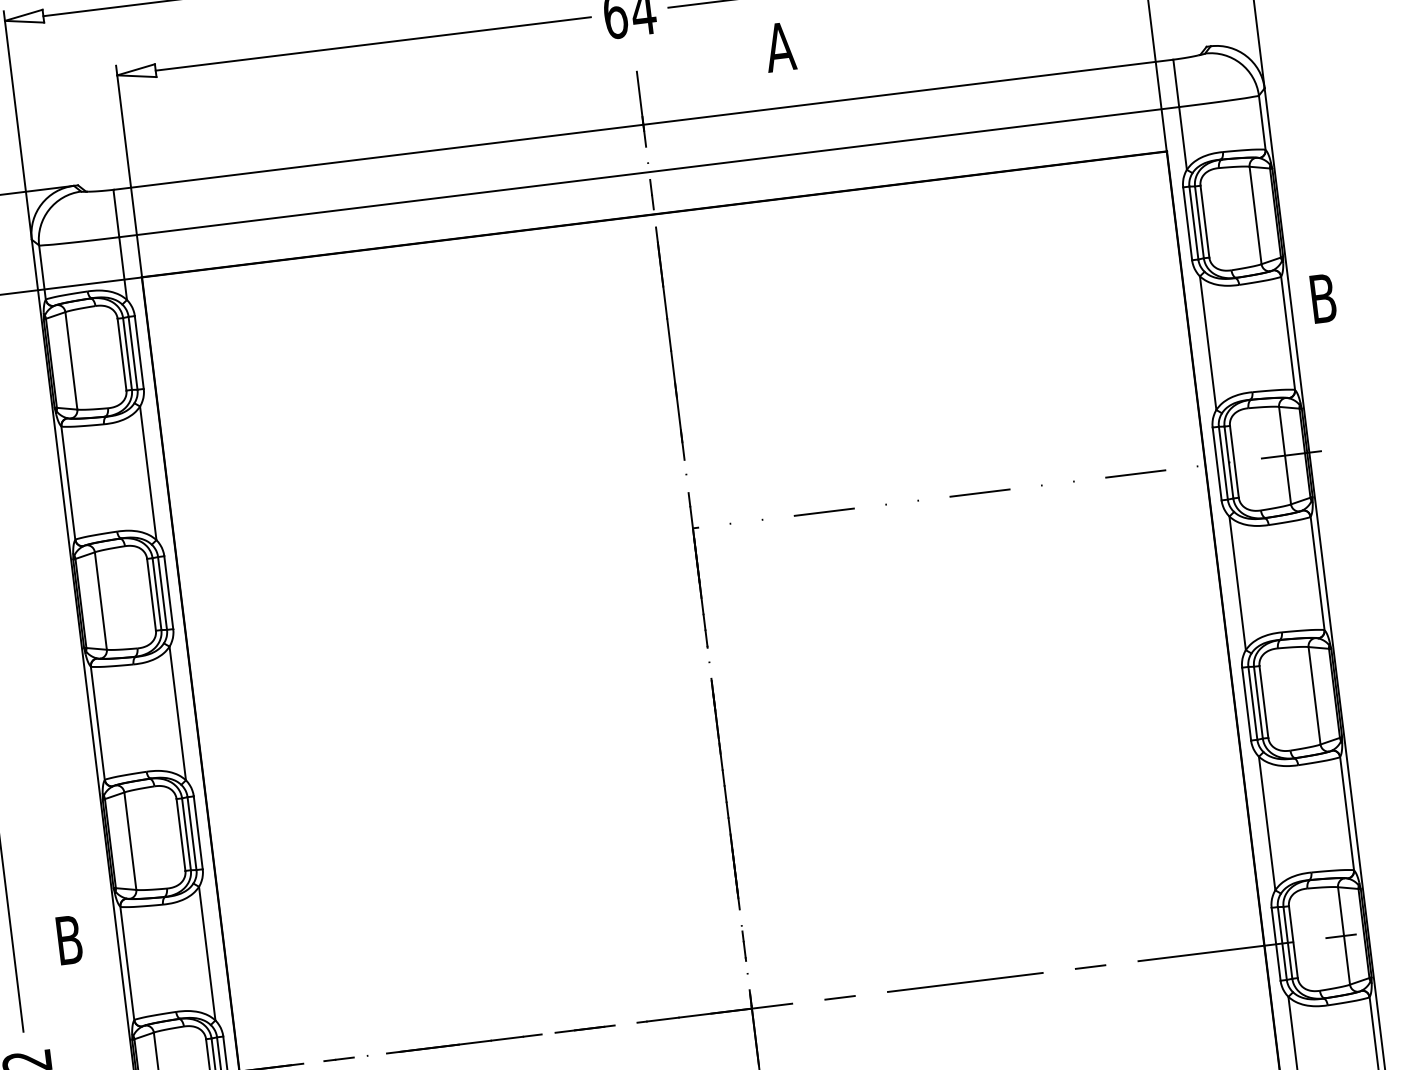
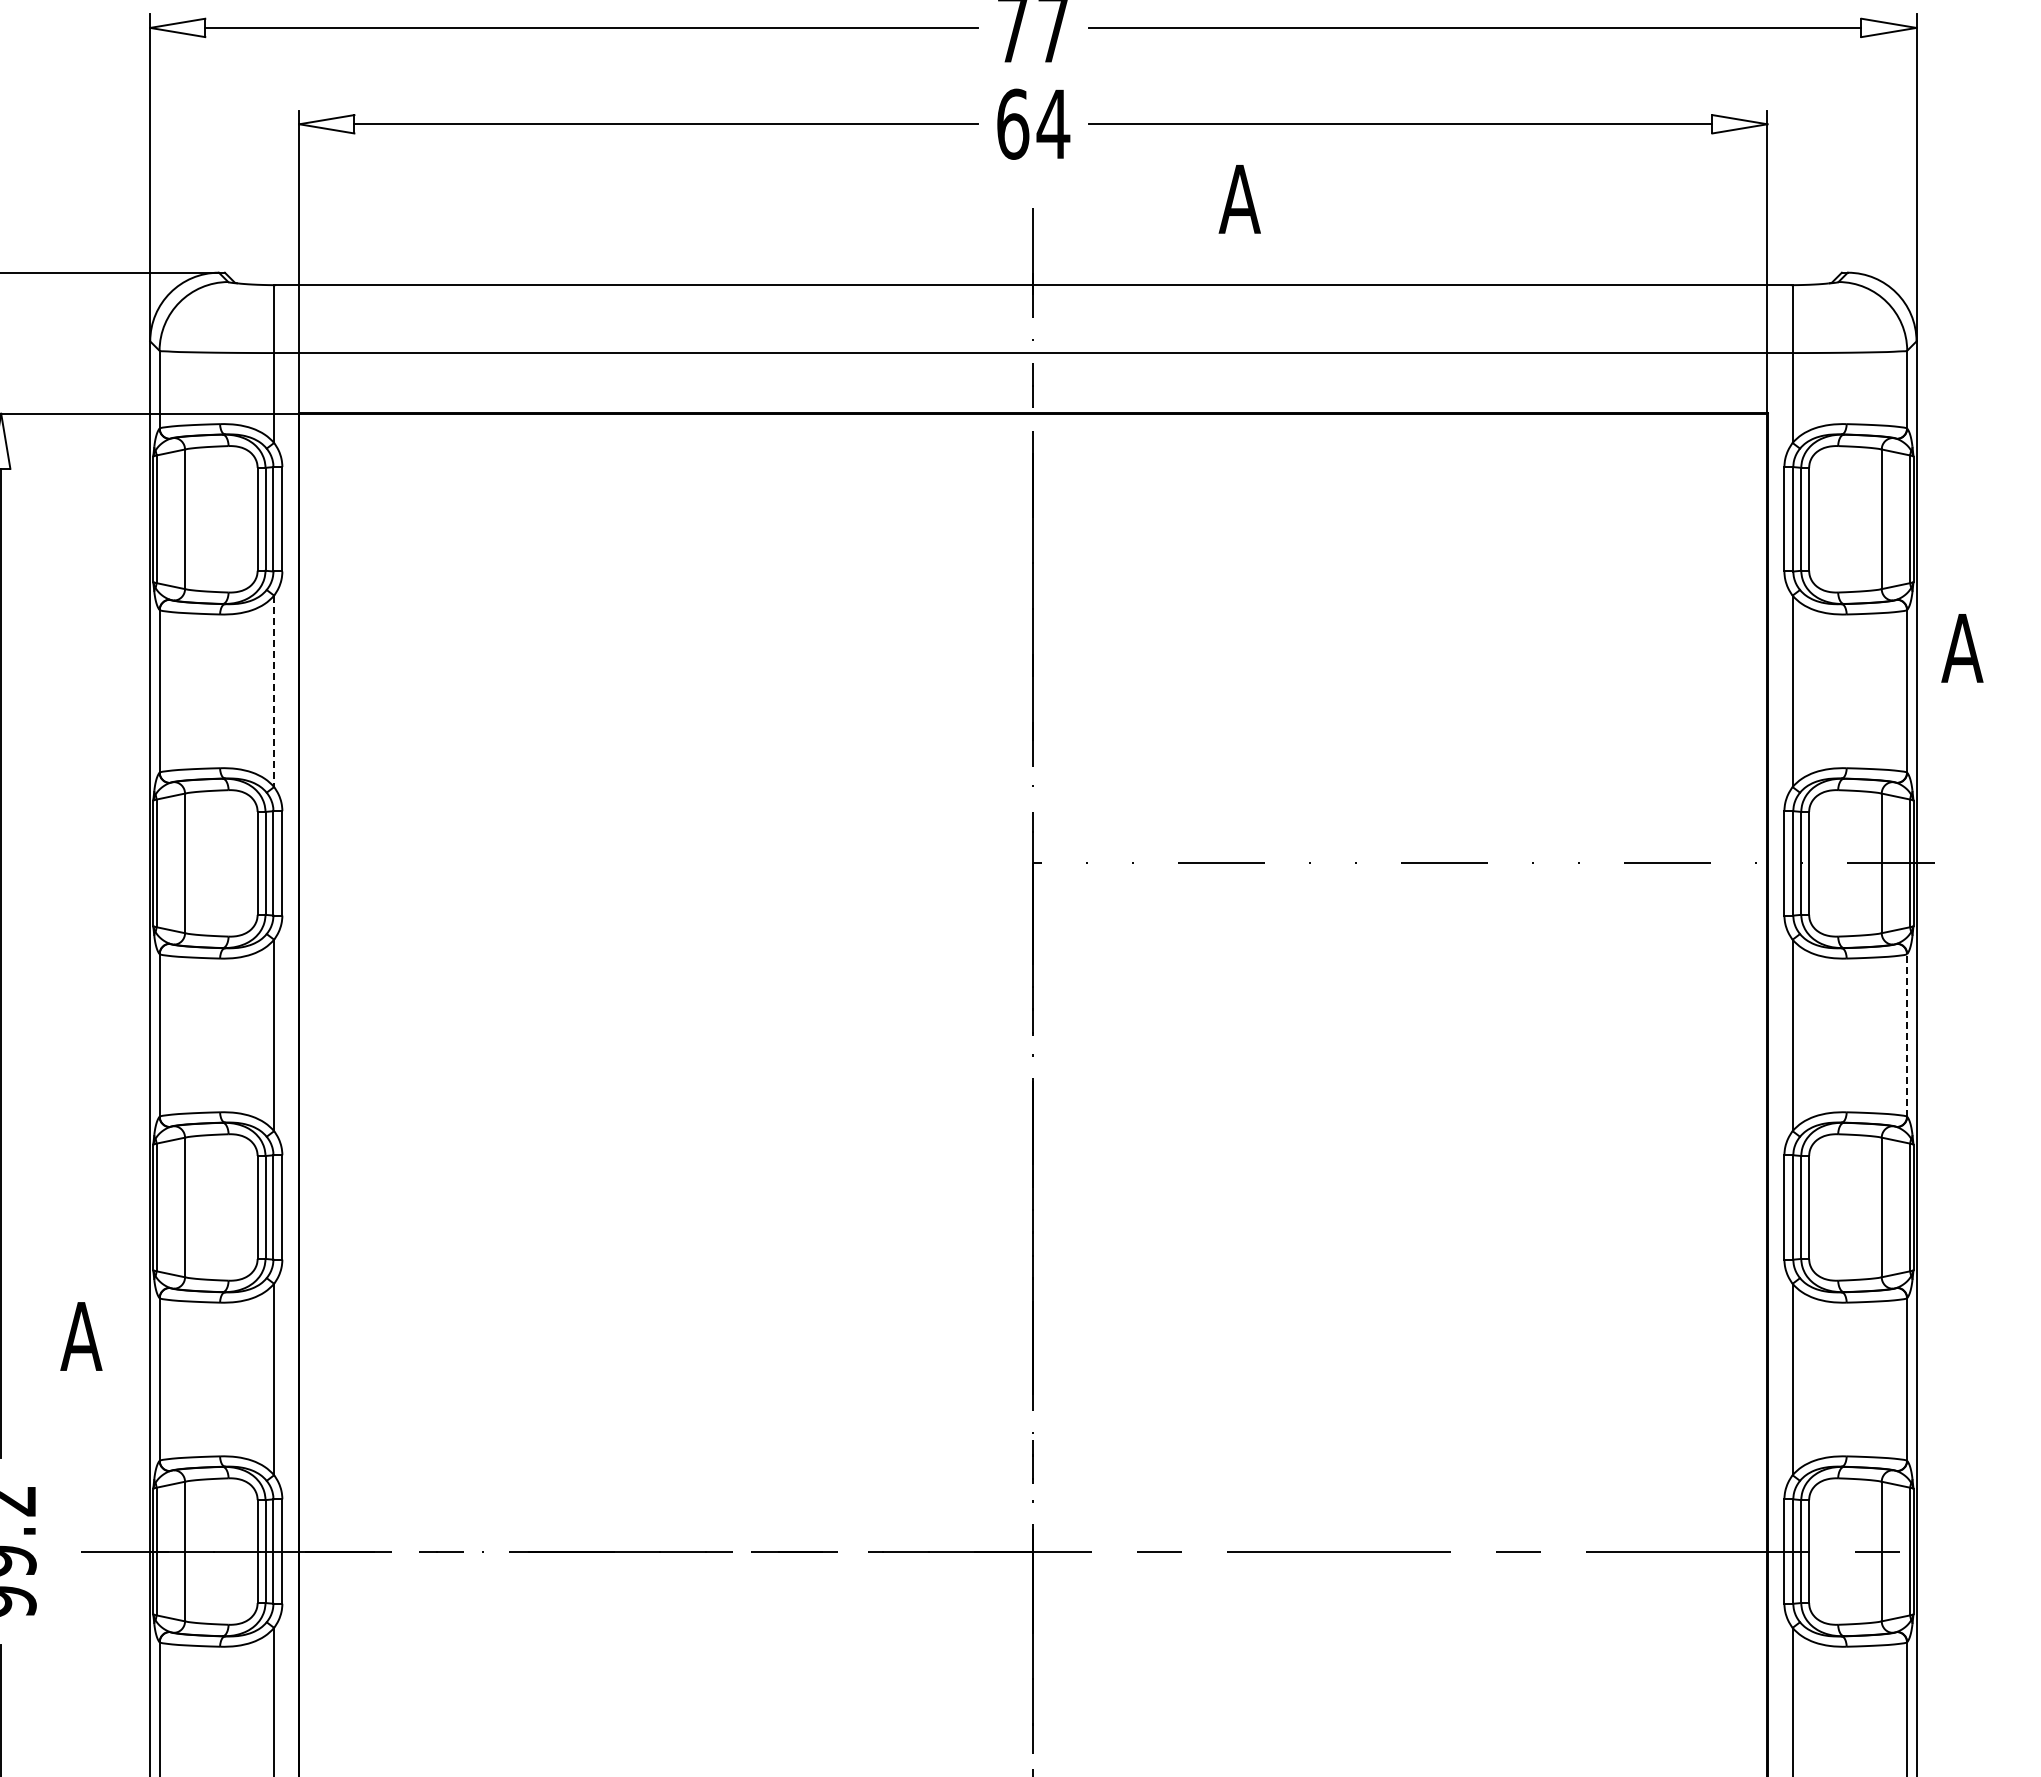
text: (1323, 298) -> (1962, 648), B -> A
line: (148, 473) -> (274, 691), solid -> dashed
line: (1317, 572) -> (1907, 1034), solid -> dashed
text: (69, 940) -> (81, 1336), B -> A

